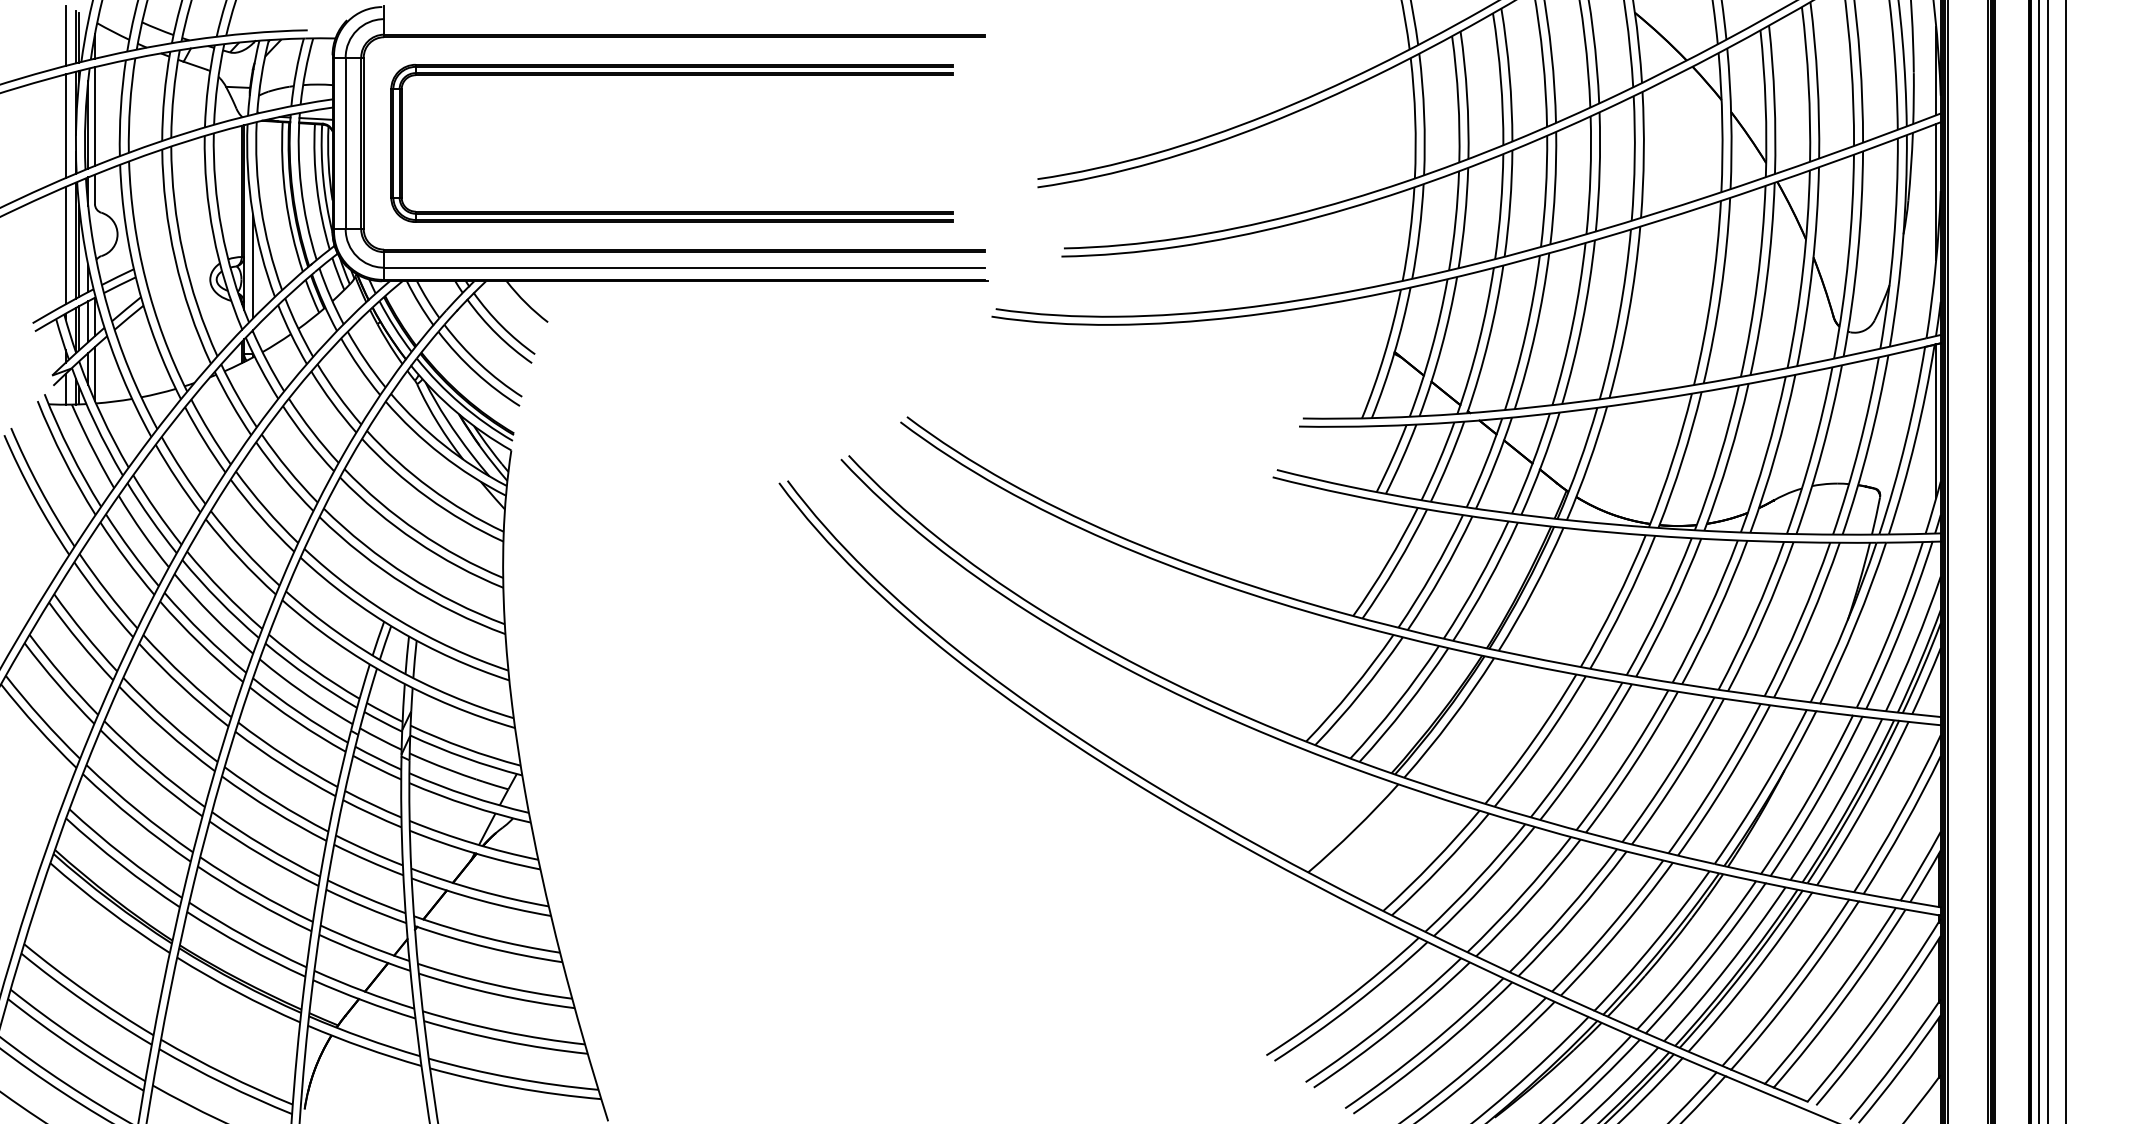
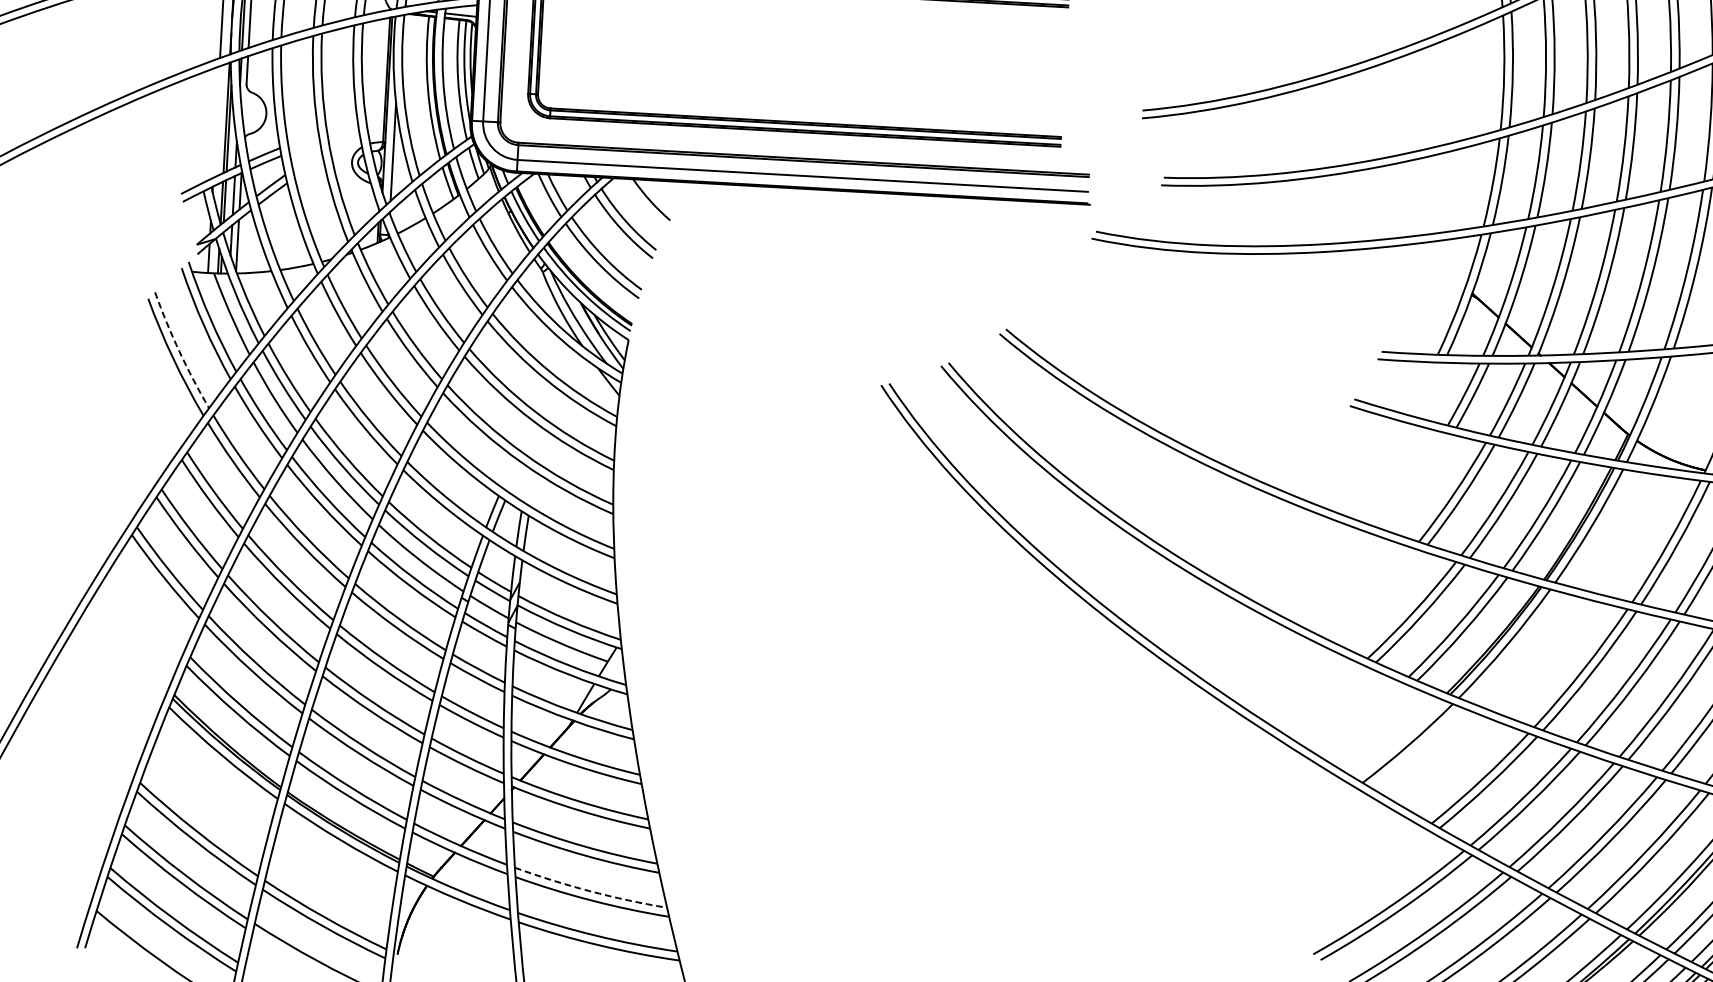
line: (65, 245) -> (216, 121), removed
arc: (40, 488) -> (179, 351), solid -> dashed
arc: (503, 1031) -> (590, 891), solid -> dashed

